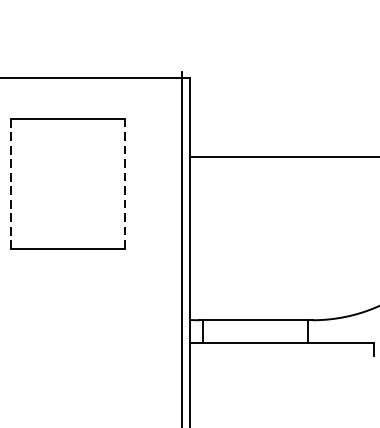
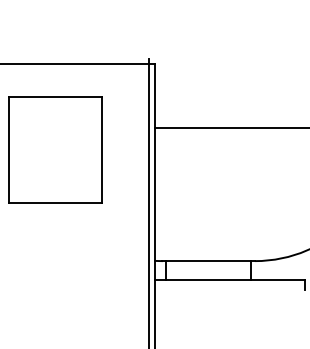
line: (11, 183) -> (9, 149), dashed -> solid
line: (125, 184) -> (102, 150), dashed -> solid

